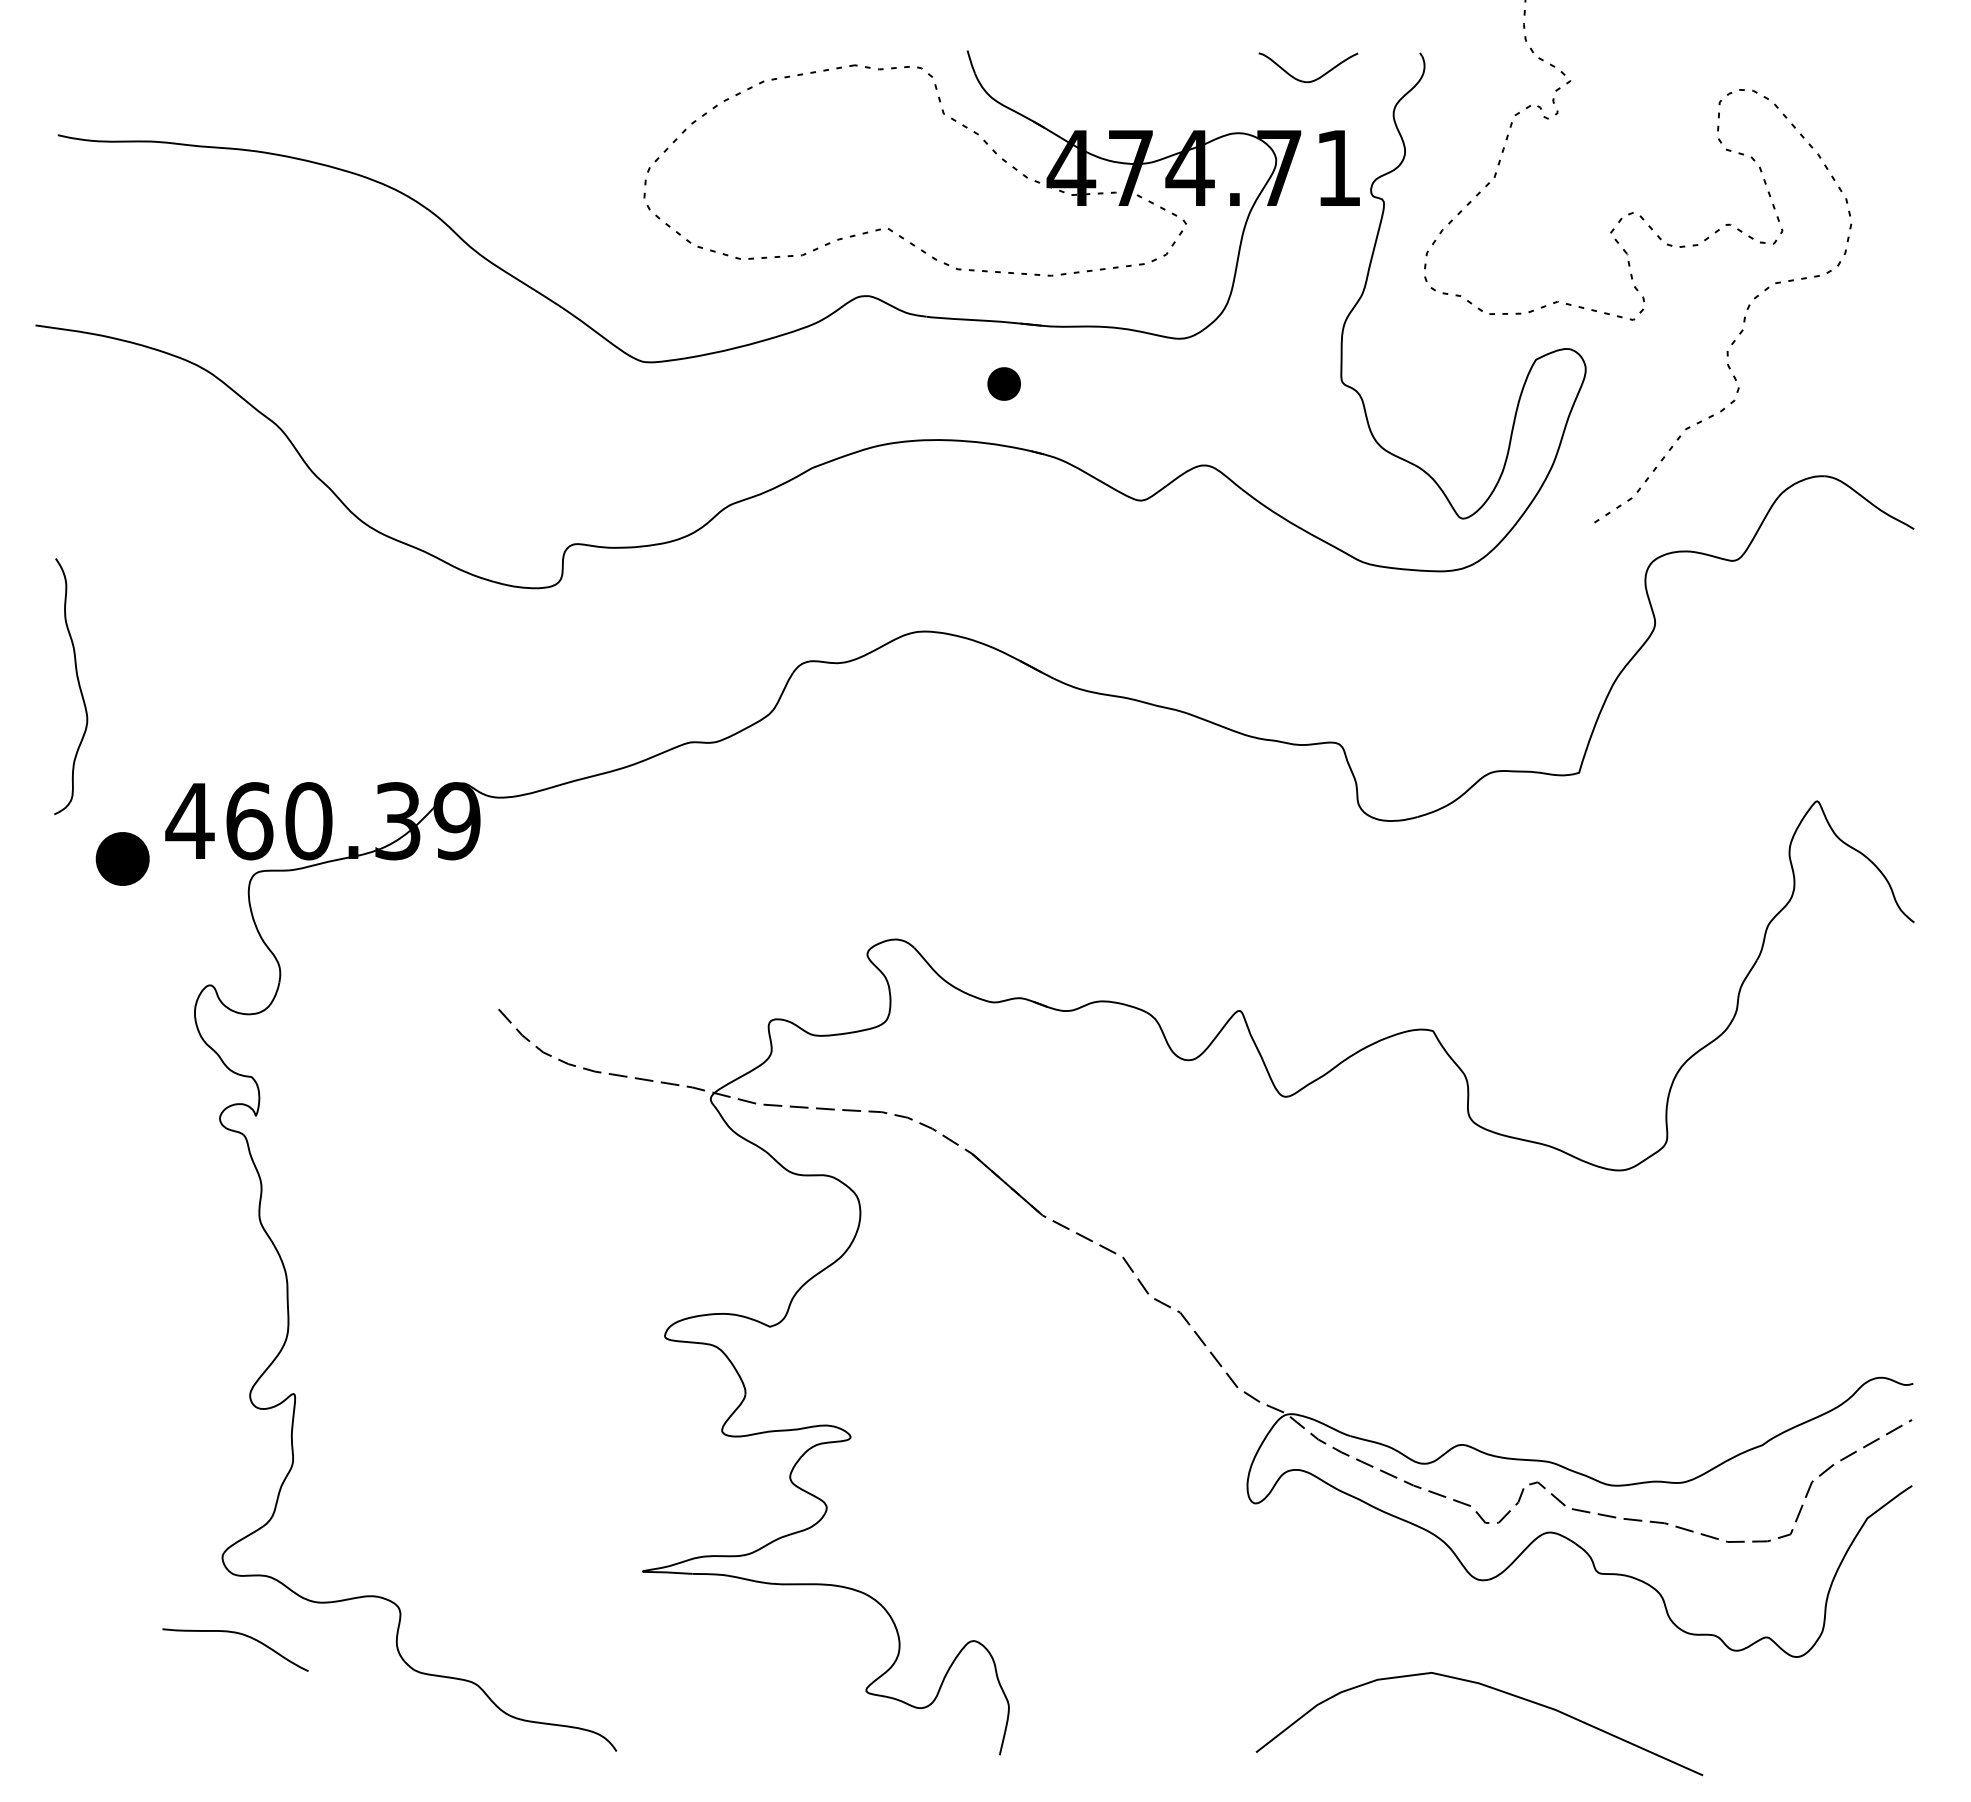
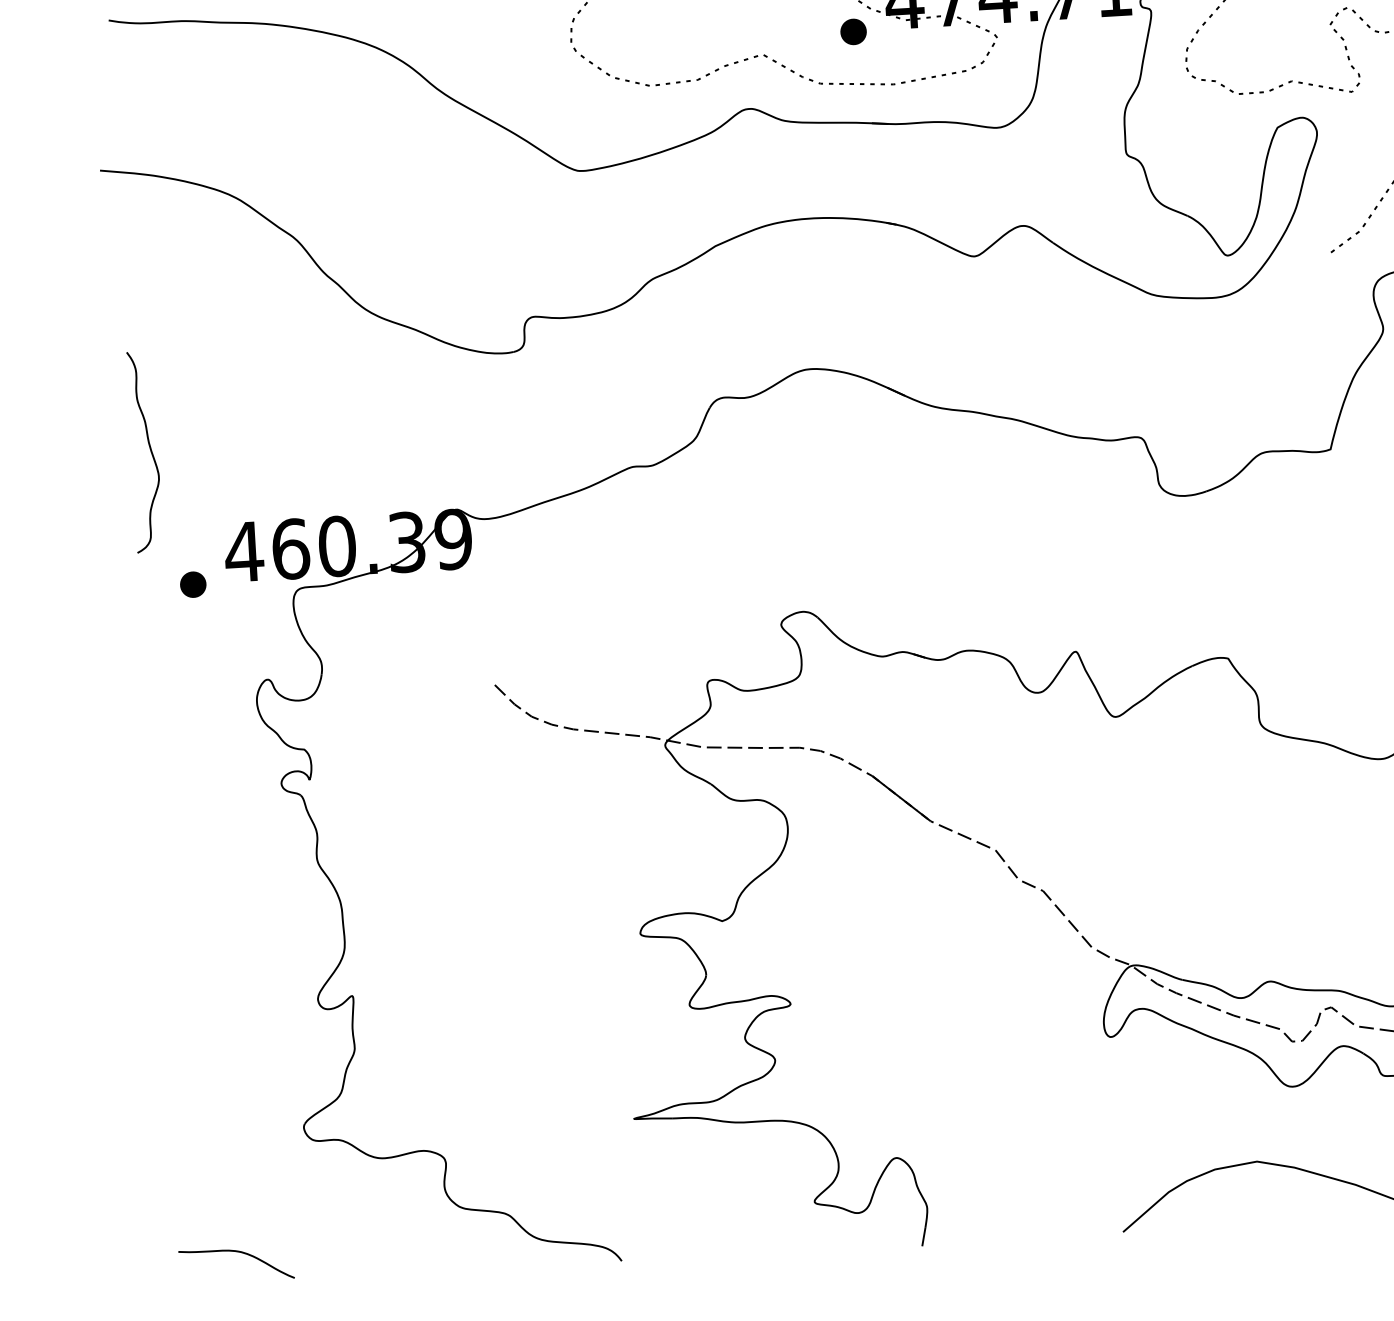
part: (1003, 383) -> (853, 31), moved
part: (122, 858) -> (192, 584), size x0.62
curve: (238, 1634) -> (238, 1252), moved

